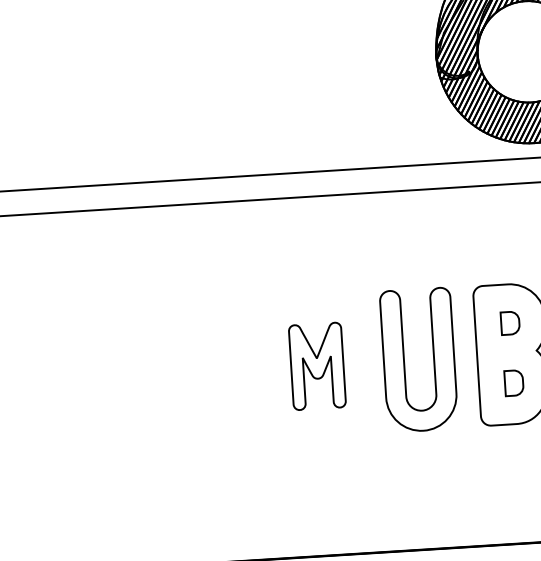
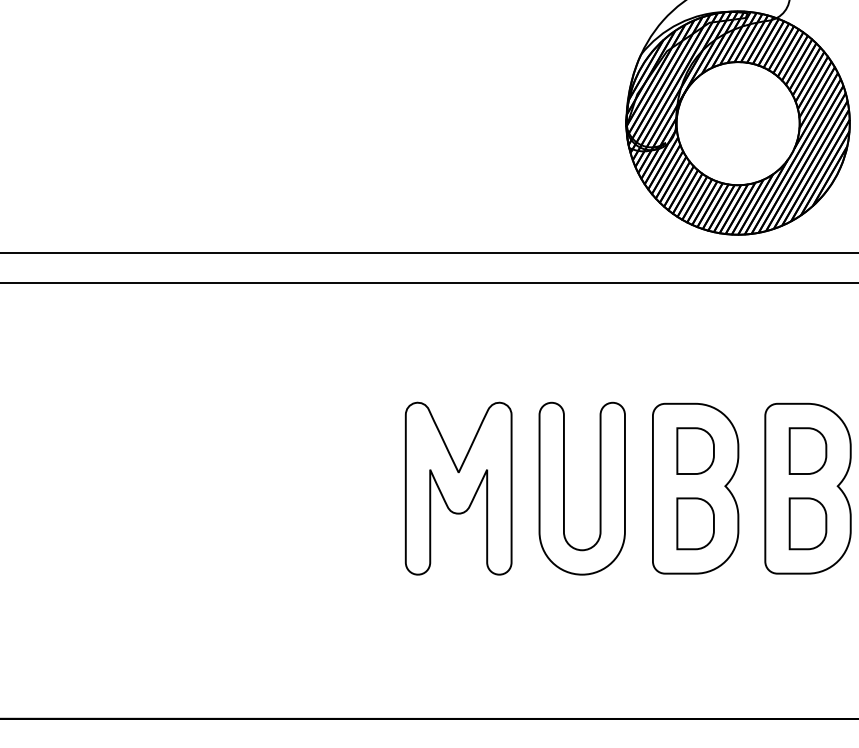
part: (510, 322) -> (695, 450), size x1.67
part: (317, 366) -> (458, 488), size x1.67
part: (513, 382) -> (695, 523), size x1.67

